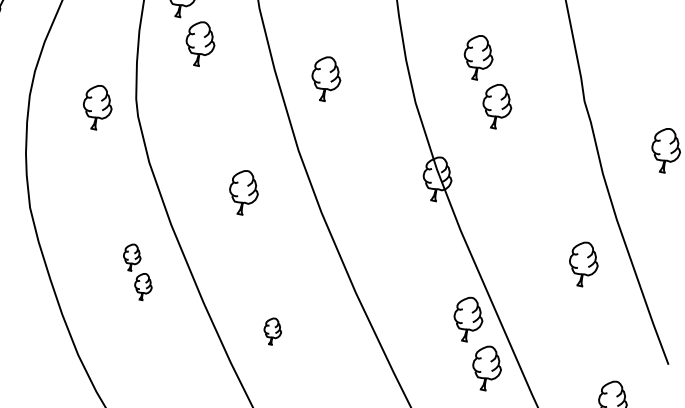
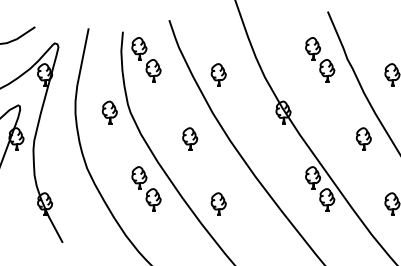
part: (488, 81) -> (320, 59), moved
part: (137, 271) -> (146, 188), size x1.67
part: (272, 330) -> (218, 203), size x1.67

